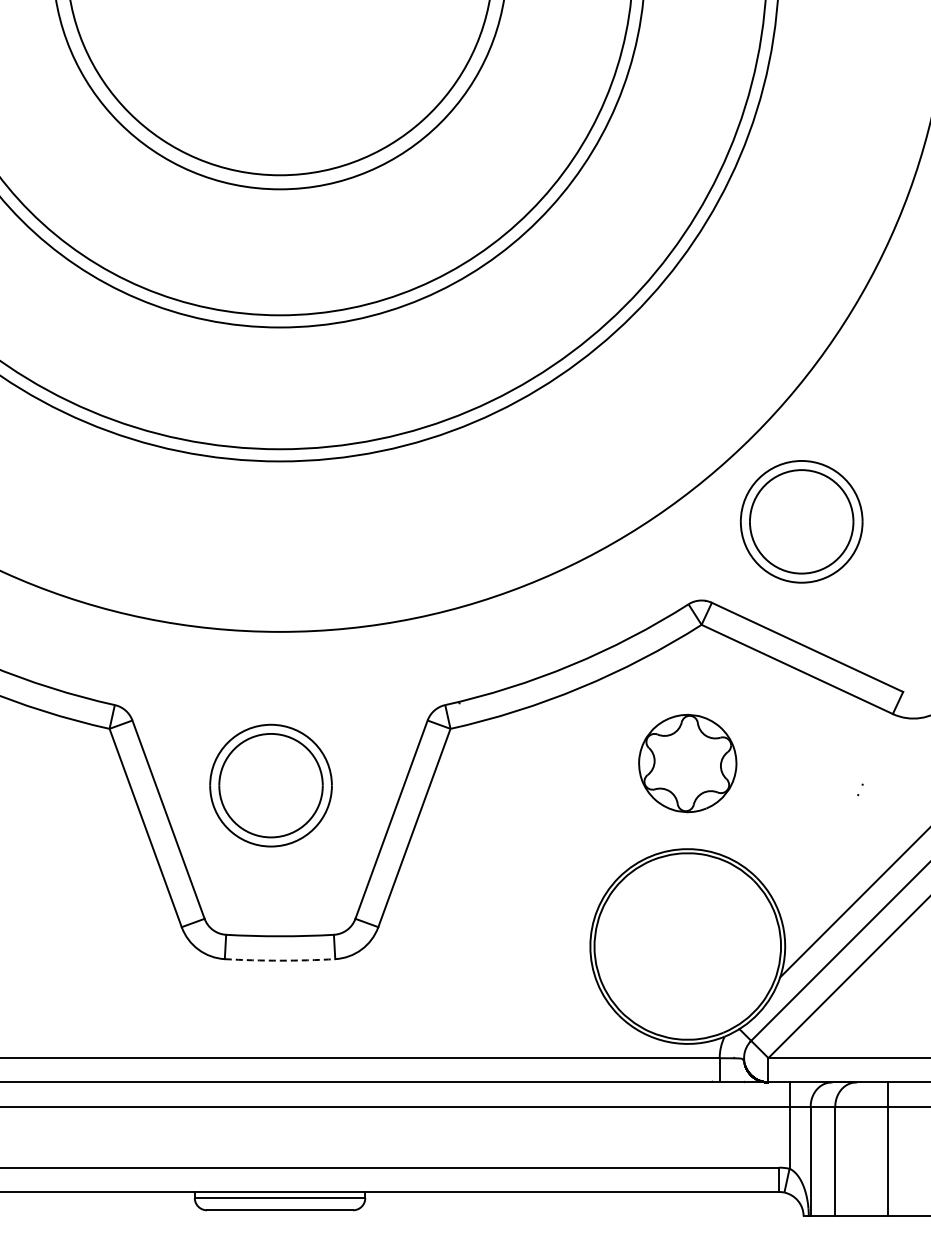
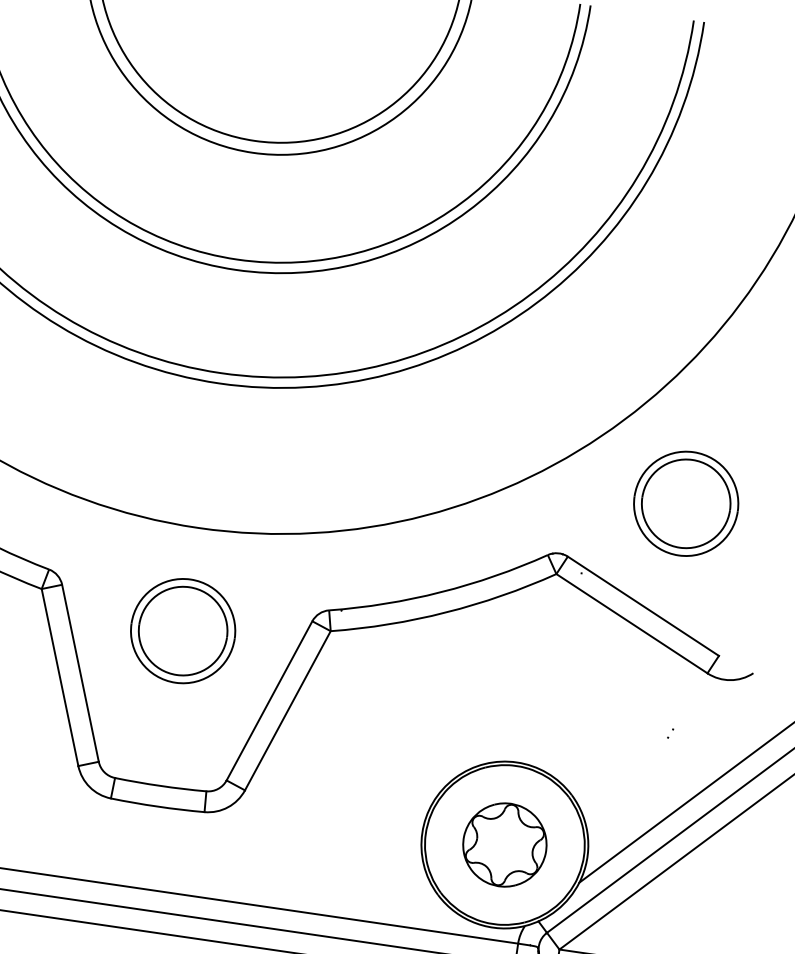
part: (801, 521) -> (686, 503), moved
part: (687, 763) -> (504, 844), moved
part: (270, 785) -> (182, 630), moved
arc: (280, 960) -> (157, 806), dashed -> solid

